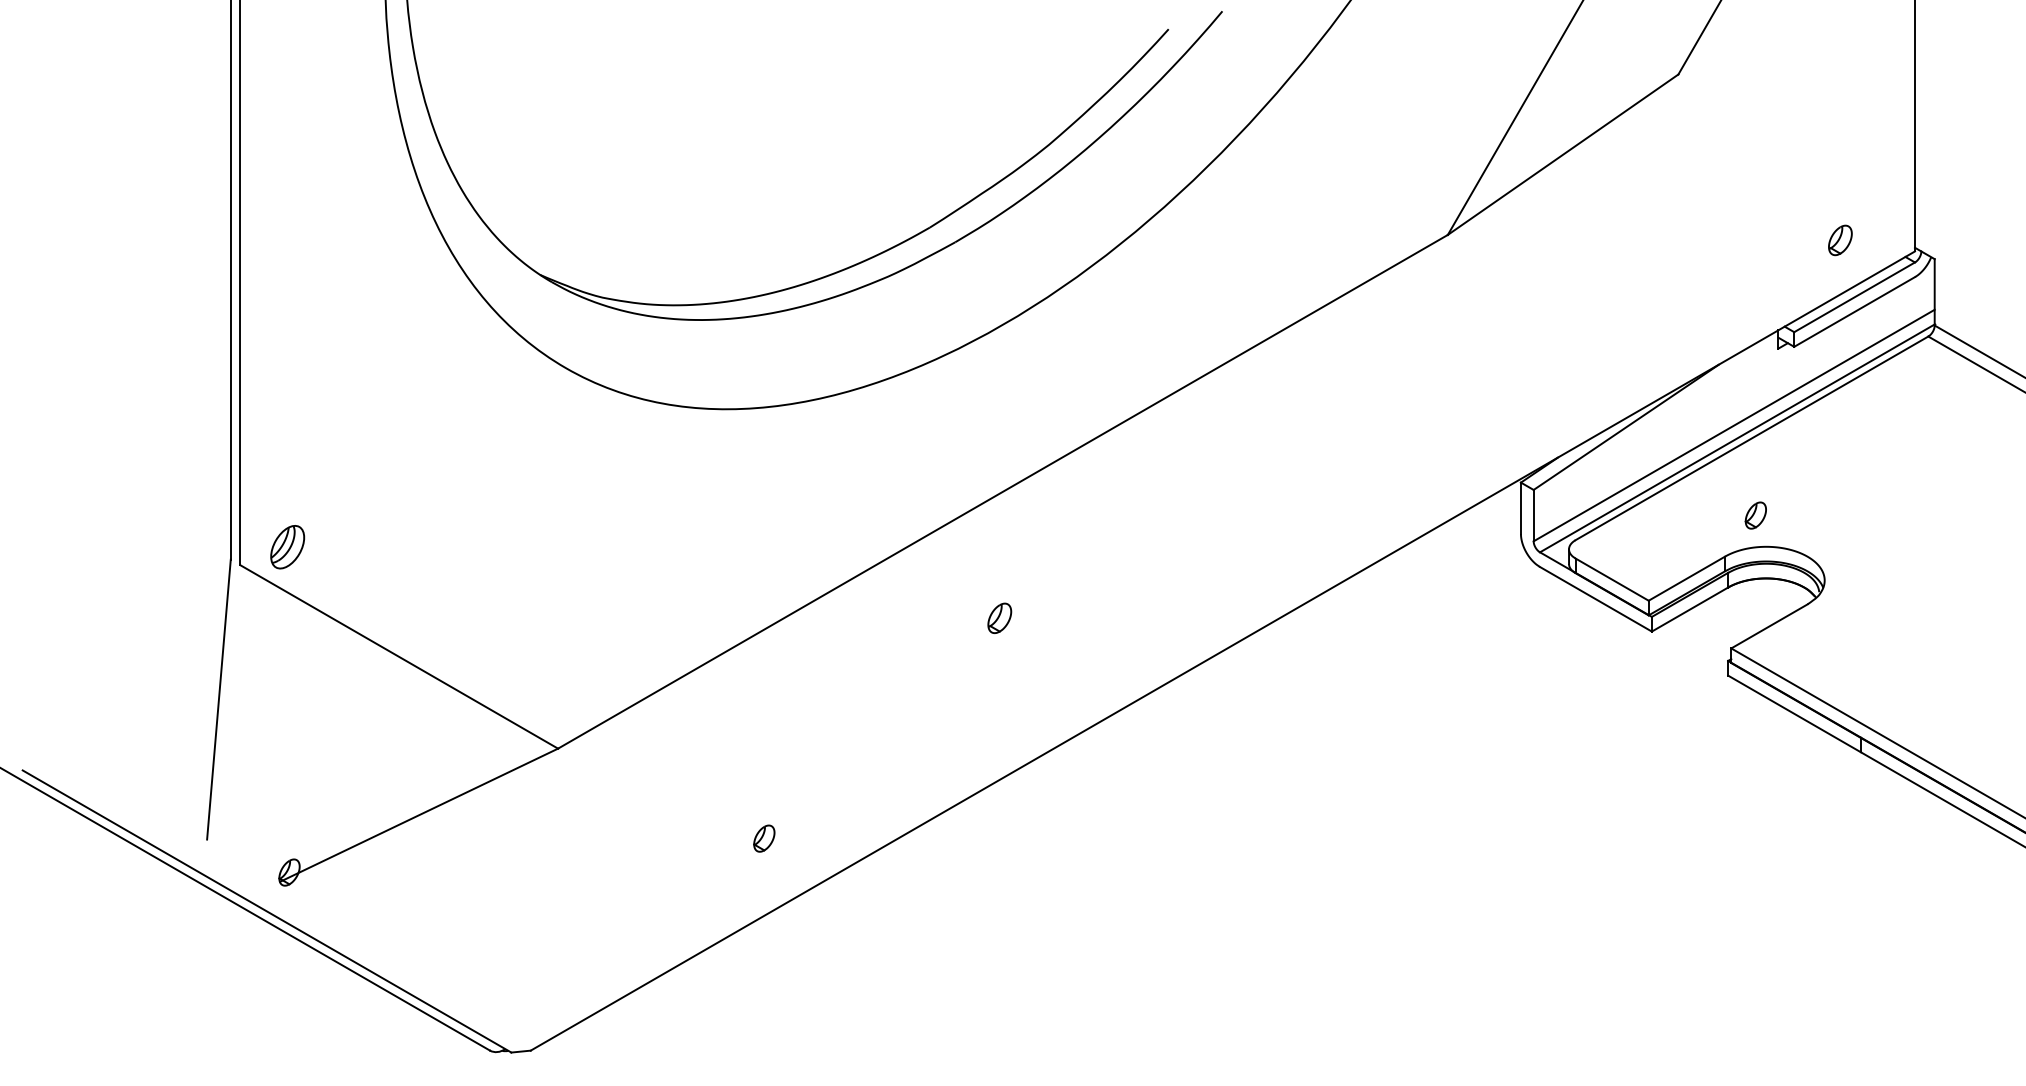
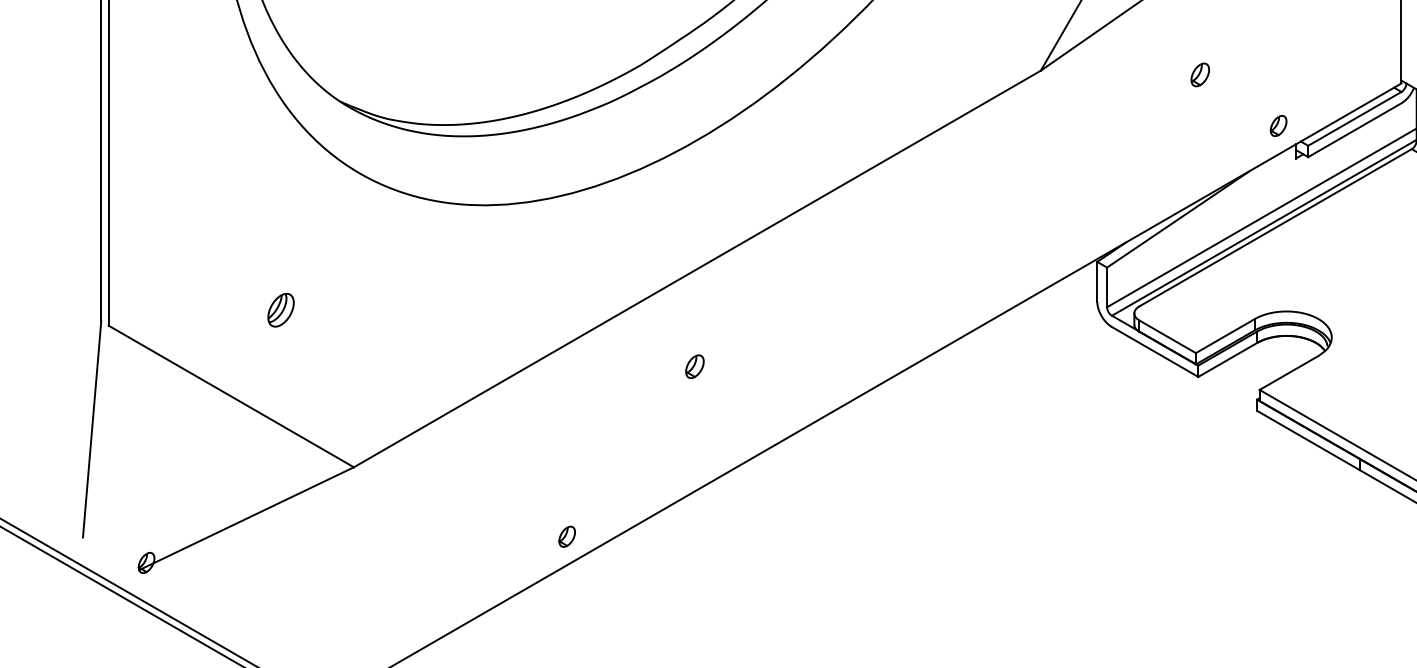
part: (1840, 240) -> (1200, 75), moved
part: (1755, 515) -> (1278, 125), moved
part: (287, 547) -> (280, 310), moved
part: (764, 838) -> (567, 536), moved

